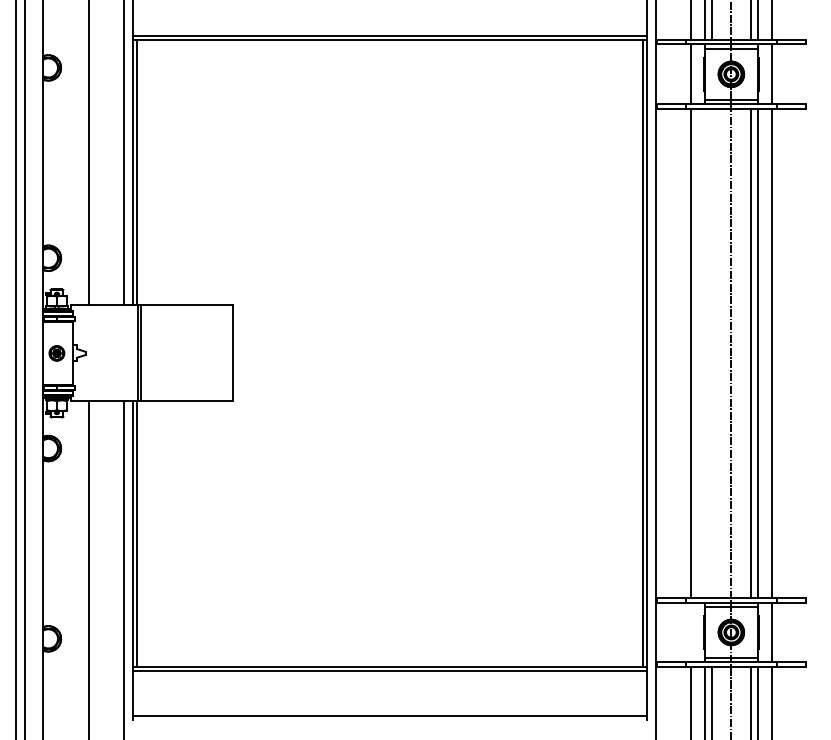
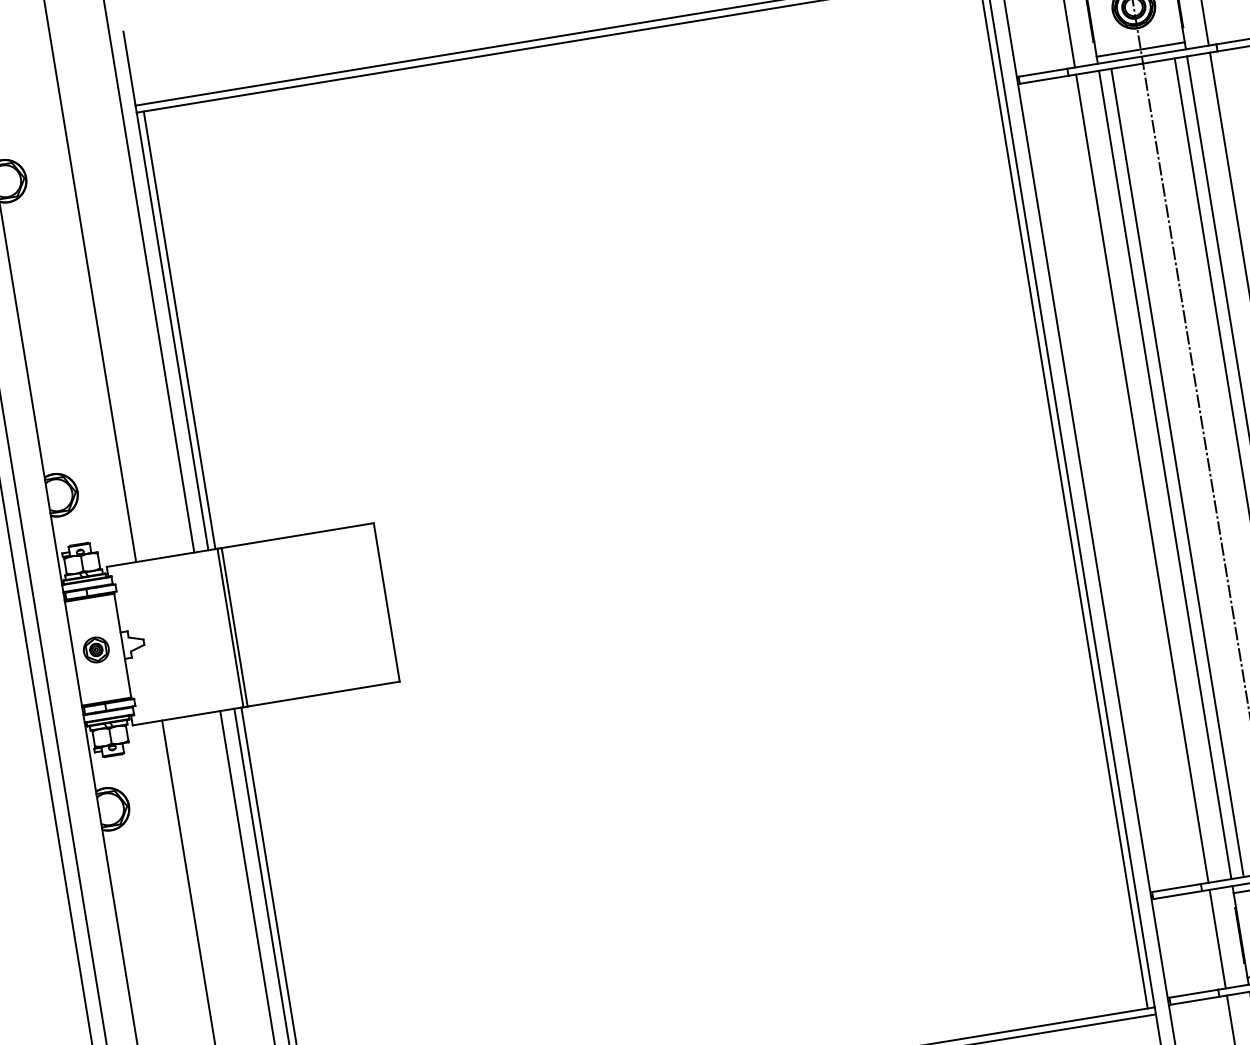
line: (704, 353) -> (1164, 475), added
line: (712, 353) -> (1178, 472), added
line: (690, 632) -> (1217, 939), added

